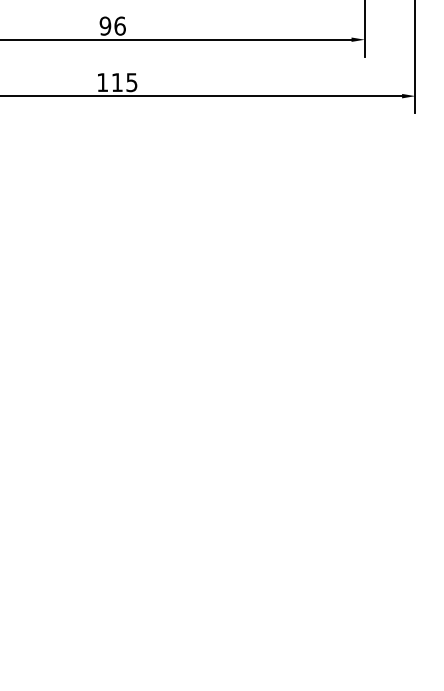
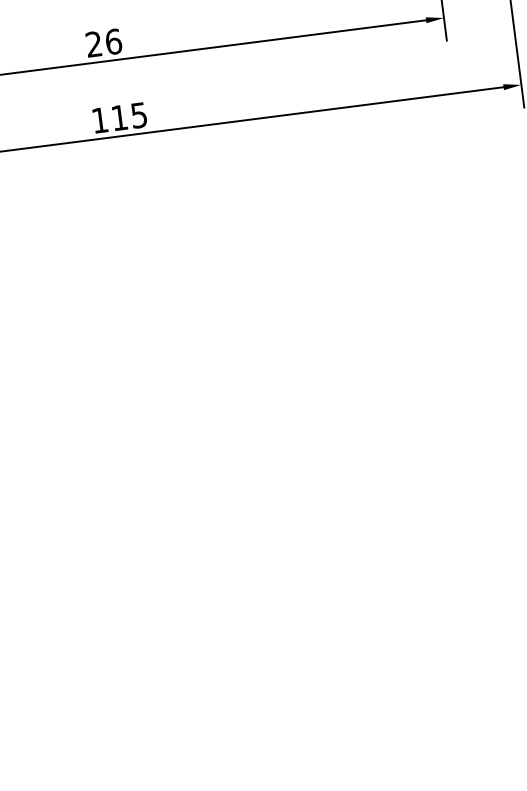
text: (105, 25) -> (94, 43), 96 -> 26

